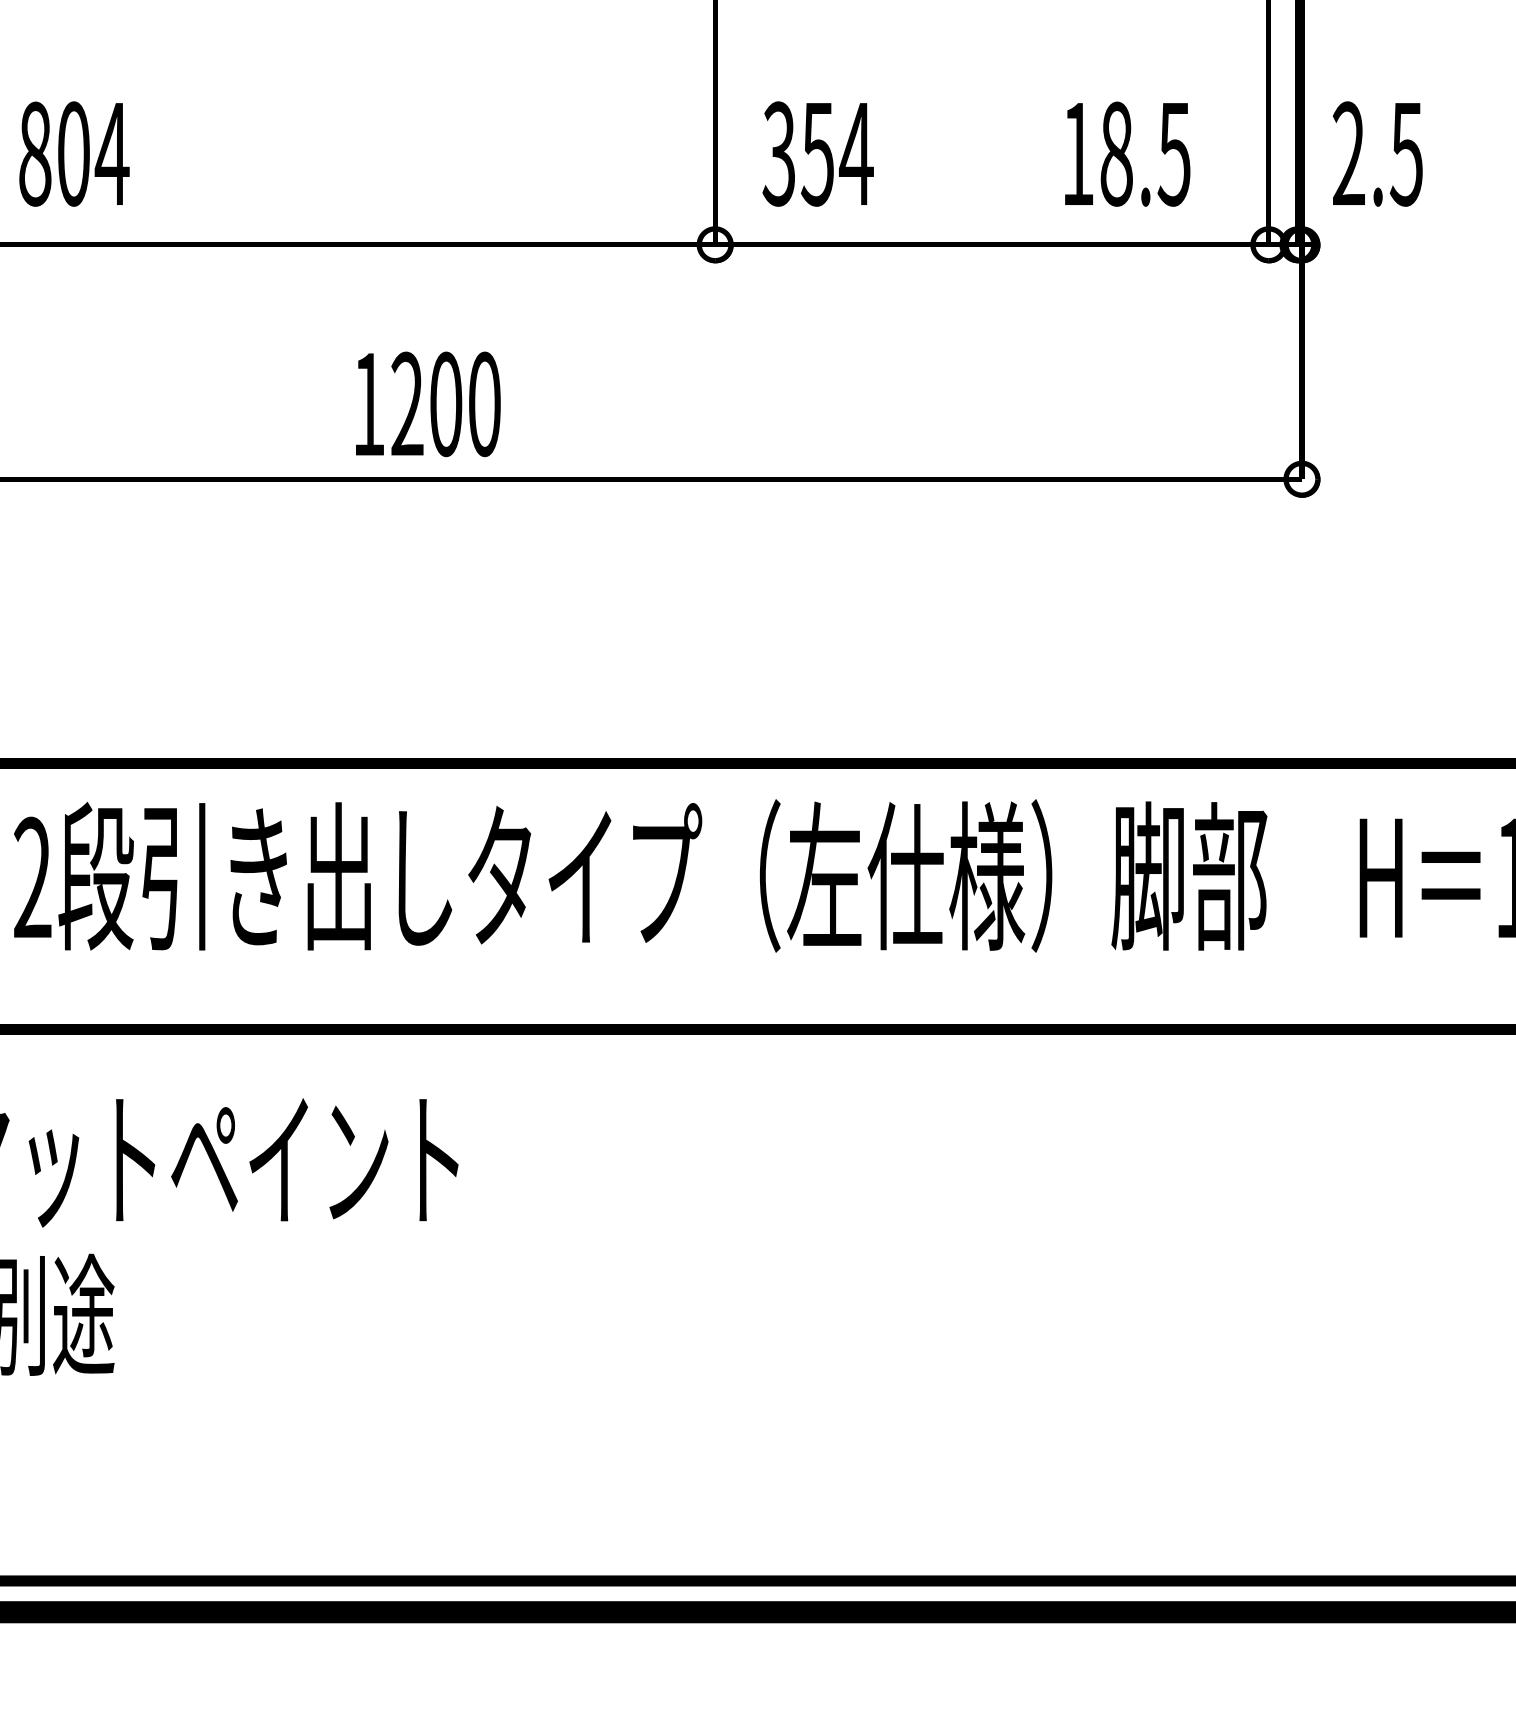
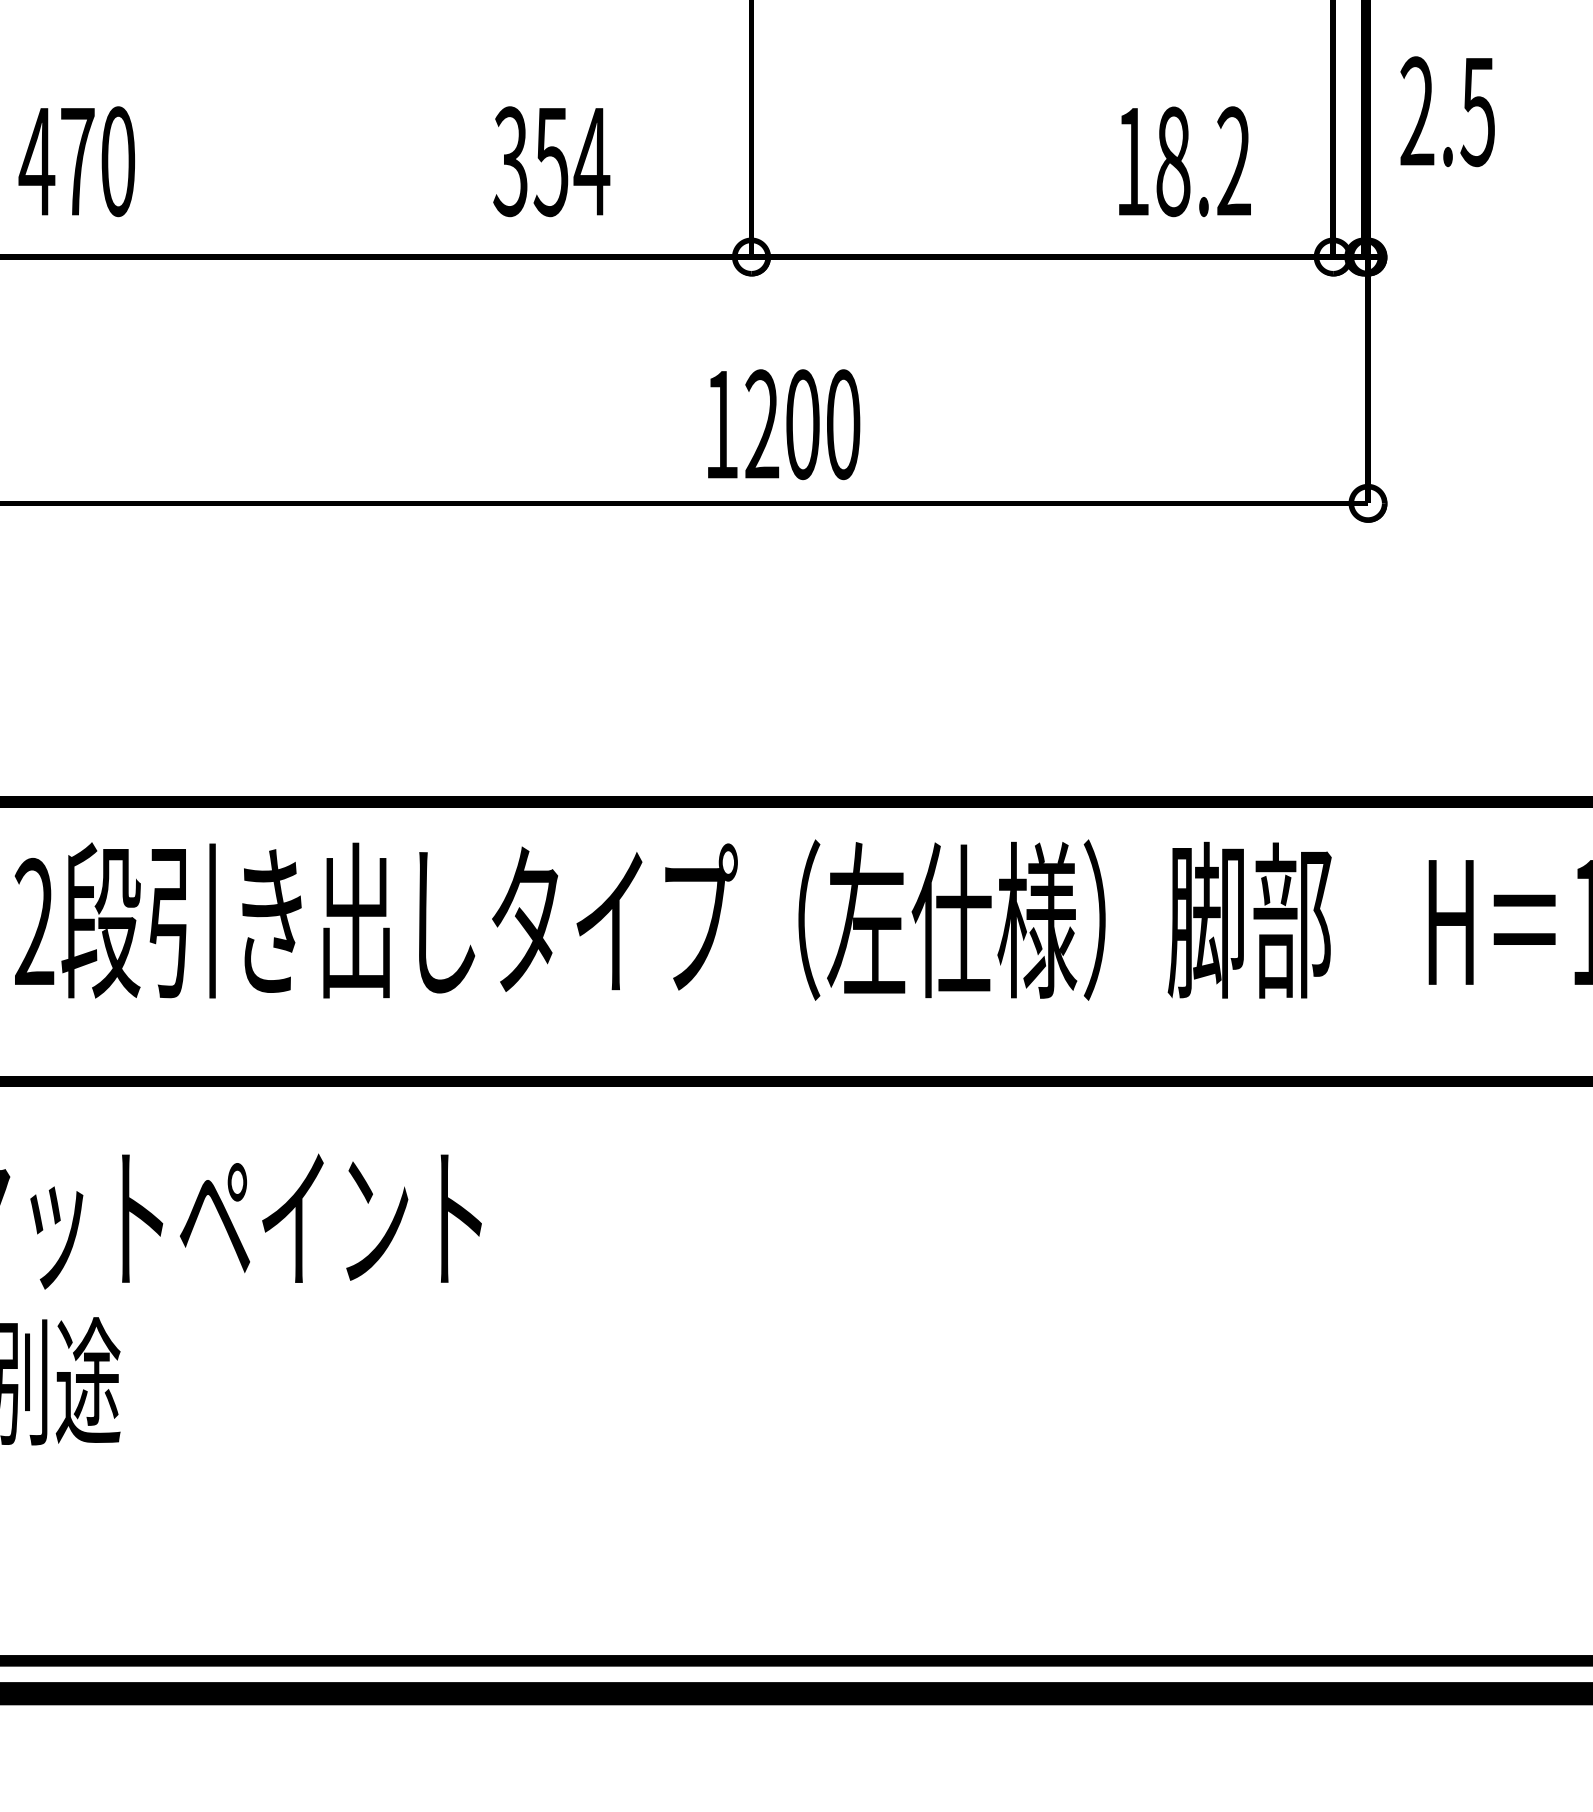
text: (73, 153) -> (77, 161), 804 -> 470
text: (817, 153) -> (551, 161), moved
text: (1173, 153) -> (1233, 161), 18.5 -> 18.2
text: (1377, 153) -> (1447, 111), moved
text: (428, 404) -> (784, 424), moved

